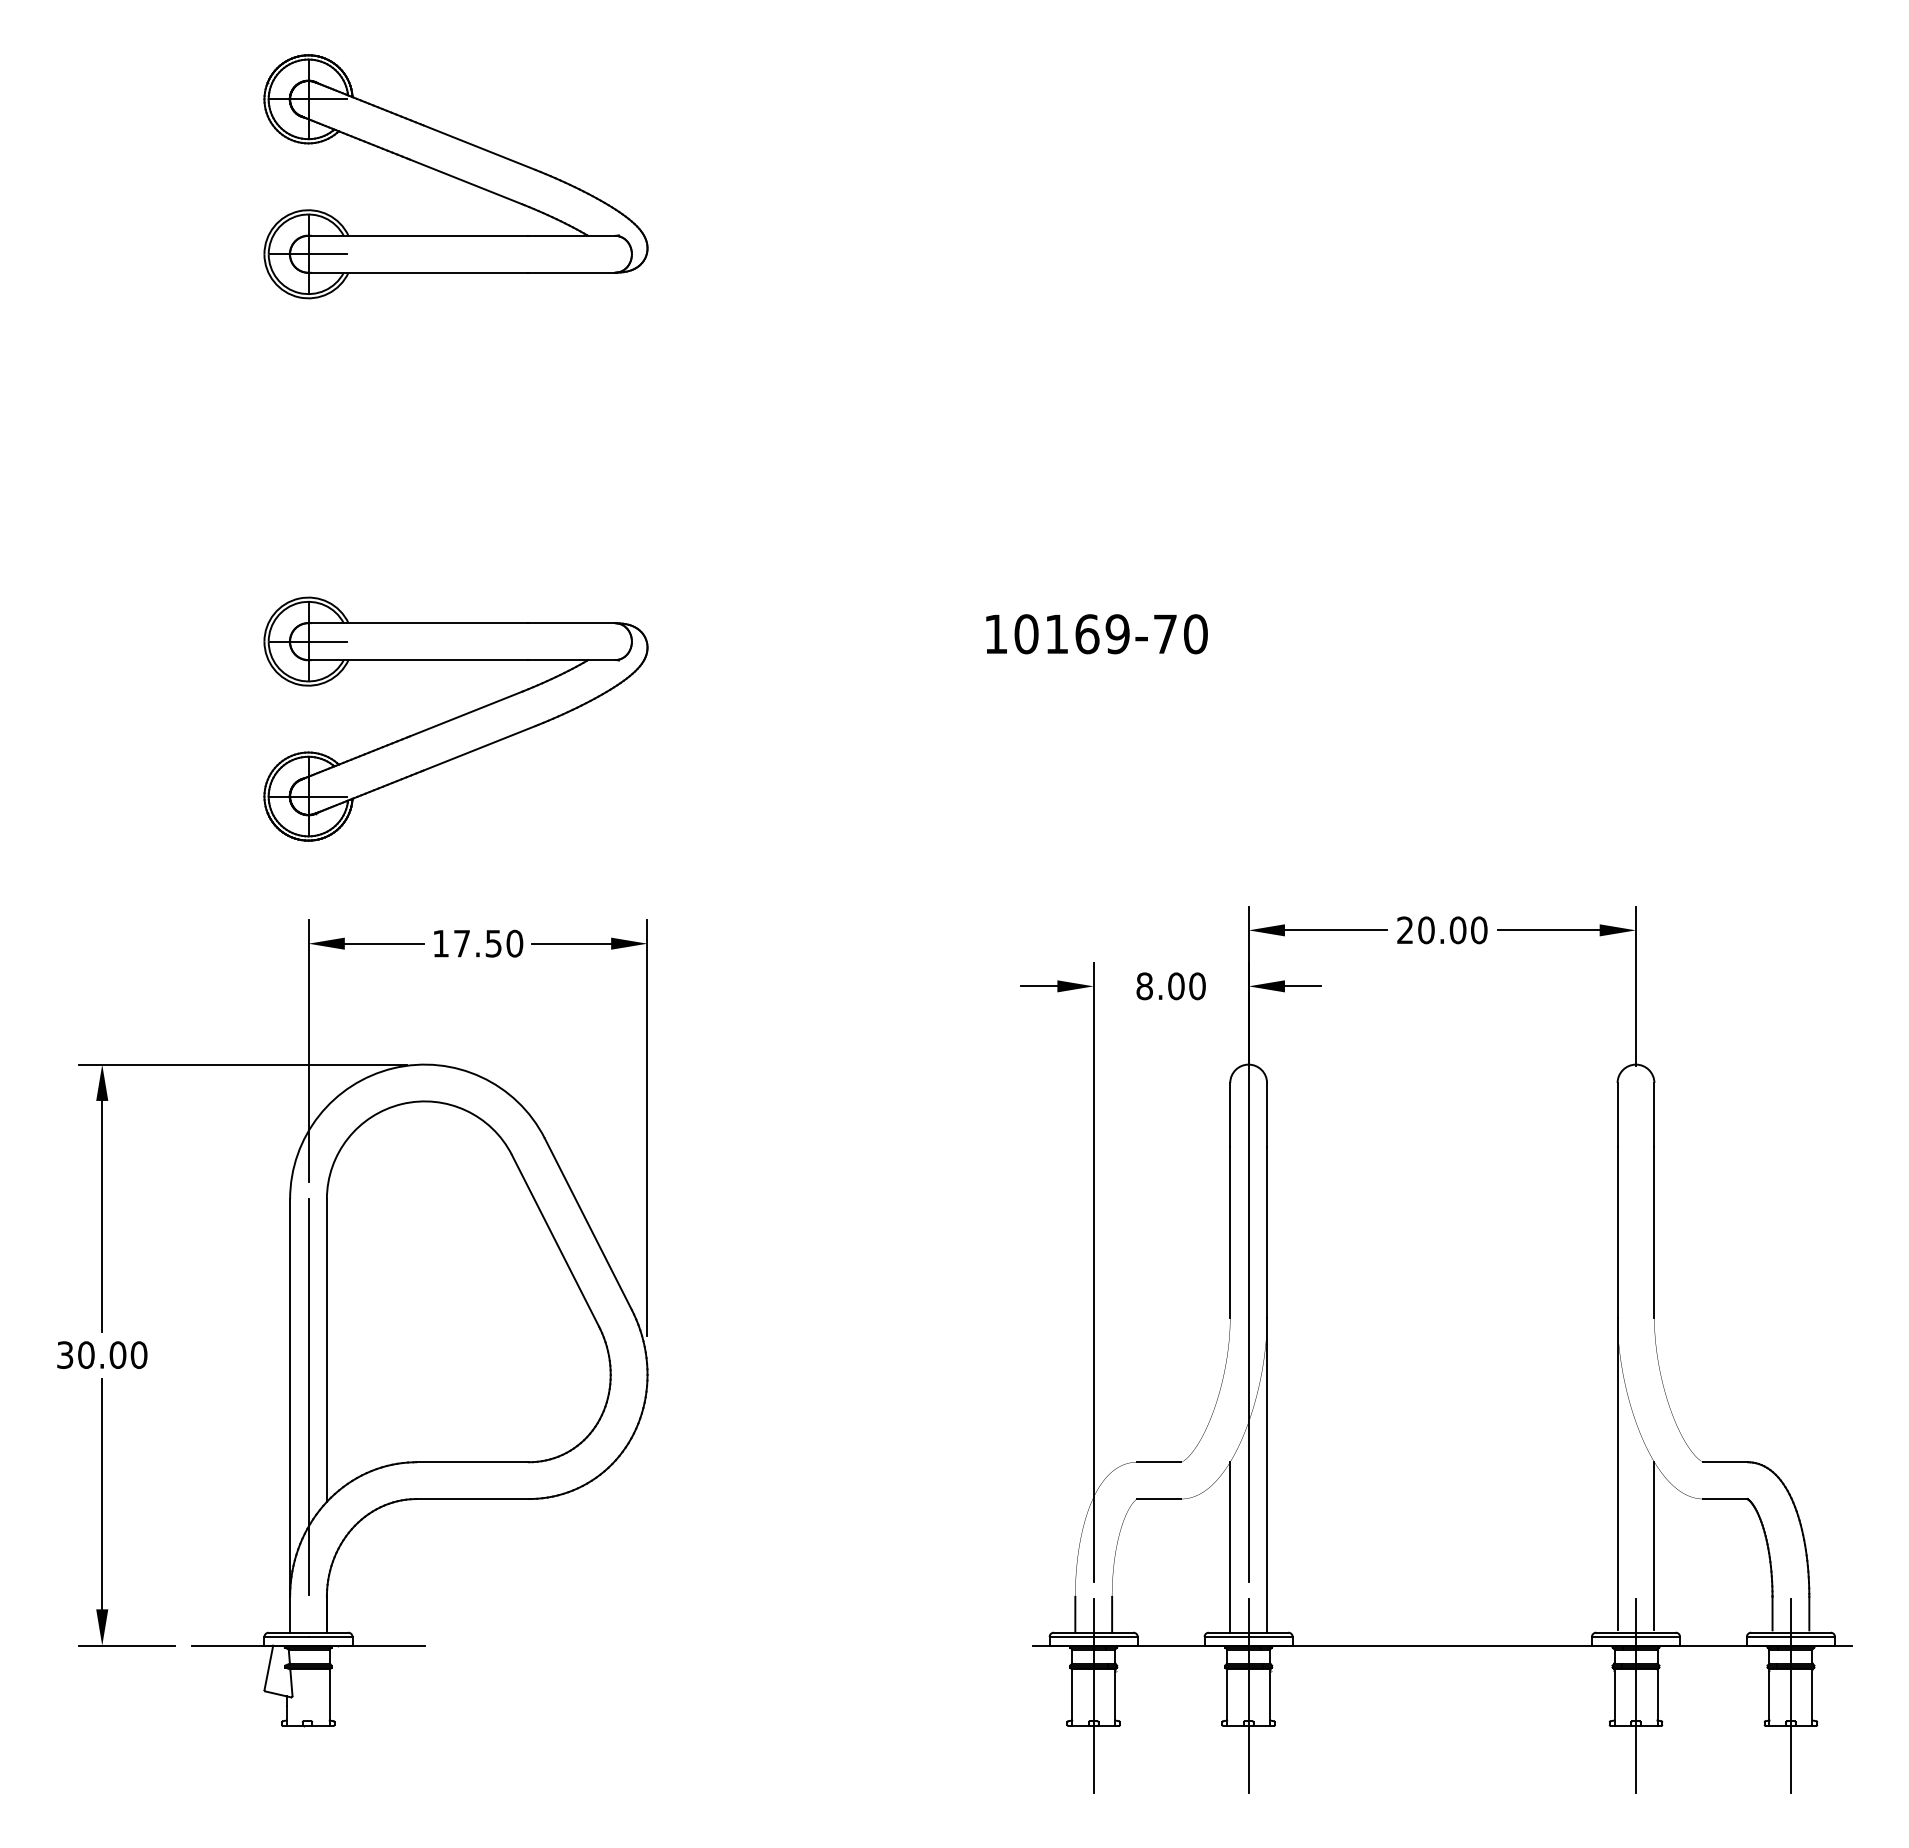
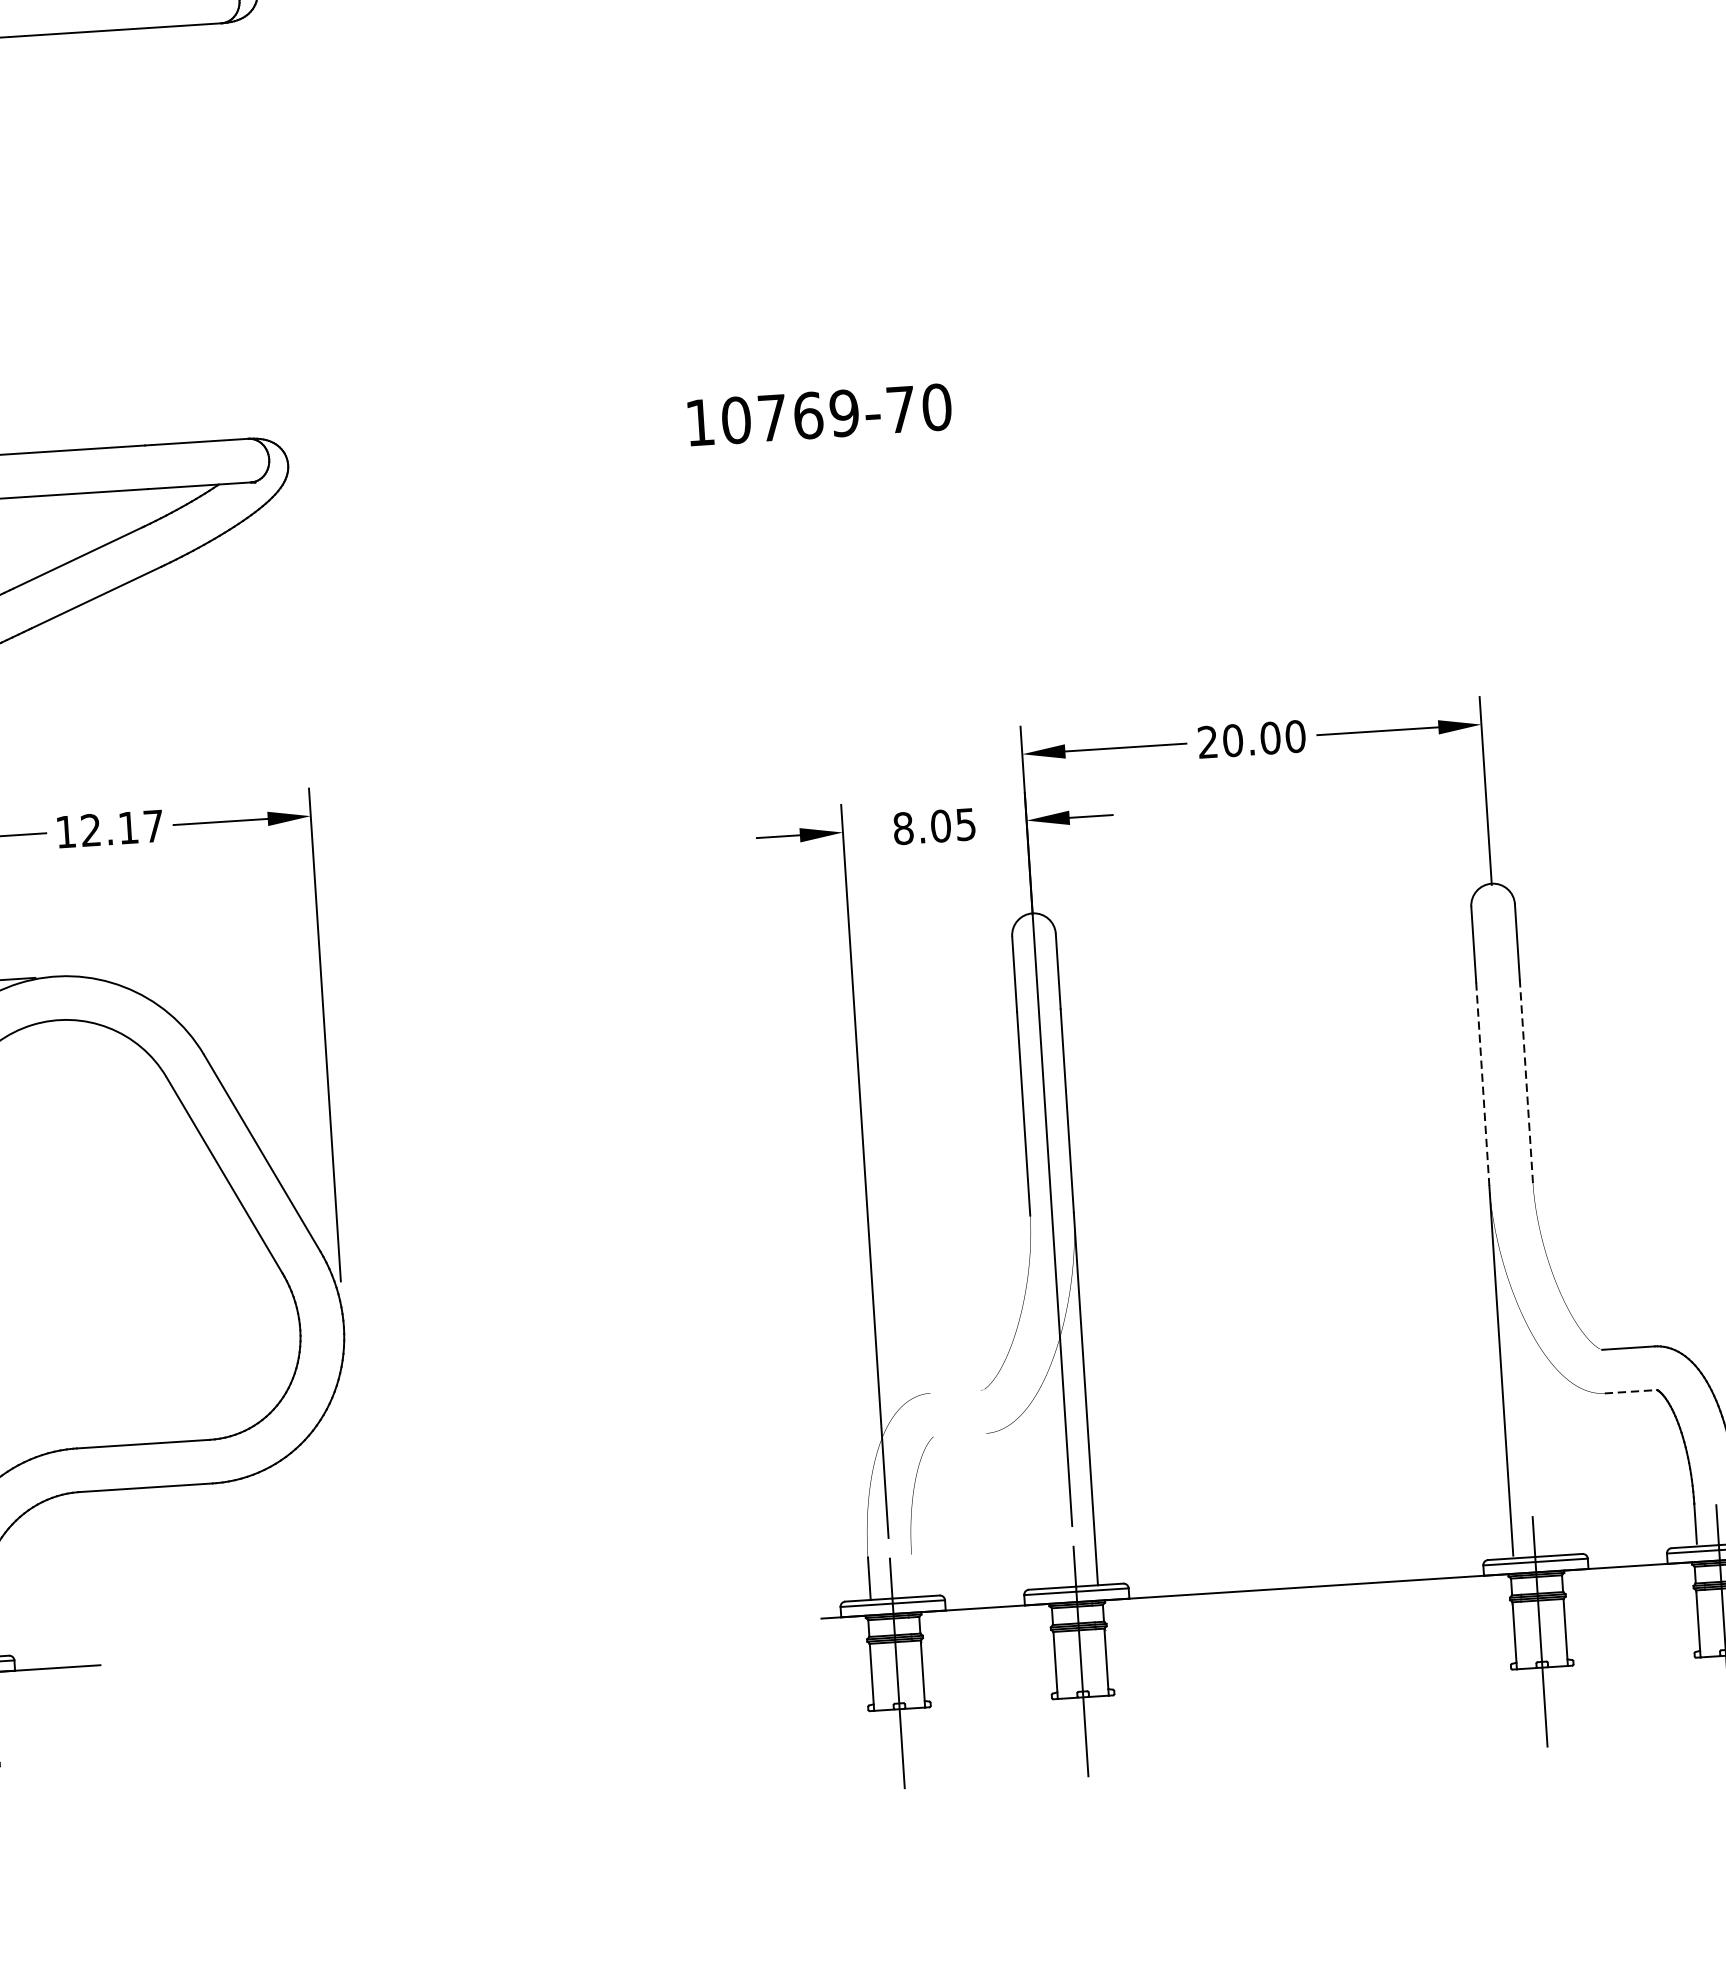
text: (1056, 633) -> (771, 417), 10169-70 -> 10769-70
text: (488, 943) -> (122, 828), 17.50 -> 12.17
text: (1197, 986) -> (965, 824), 8.00 -> 8.05
line: (1617, 1232) -> (1482, 1084), solid -> dashed
line: (1654, 1232) -> (1526, 1081), solid -> dashed
line: (1158, 1462) -> (956, 1391), removed
line: (1158, 1499) -> (959, 1435), removed
line: (1726, 1499) -> (1632, 1392), solid -> dashed
line: (1654, 1546) -> (1550, 1453), removed
line: (1230, 1547) -> (1048, 1487), removed
line: (1112, 1614) -> (913, 1575), removed

